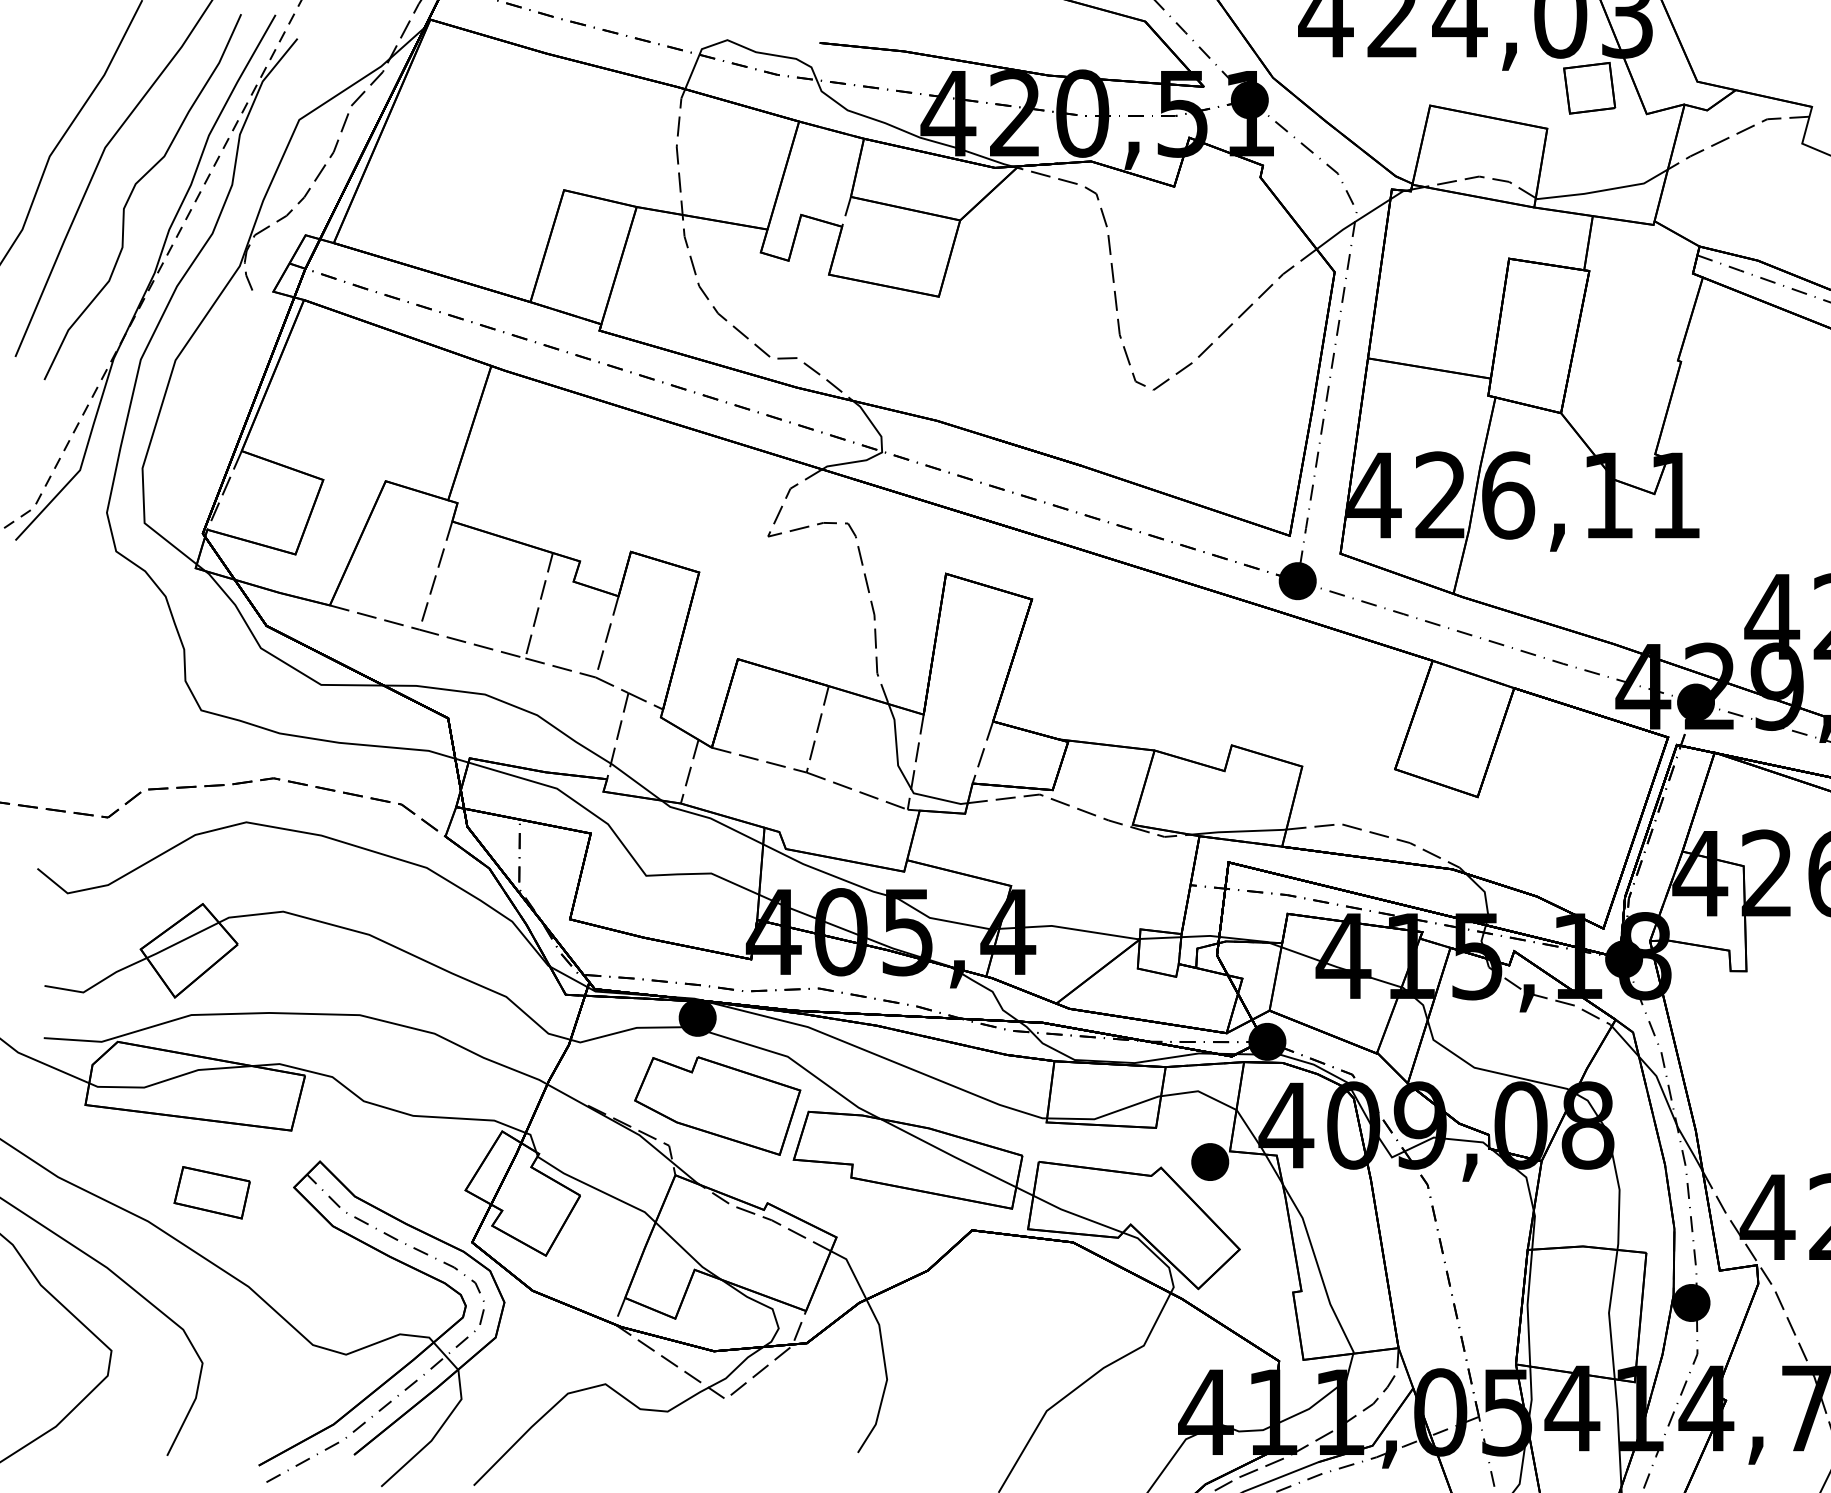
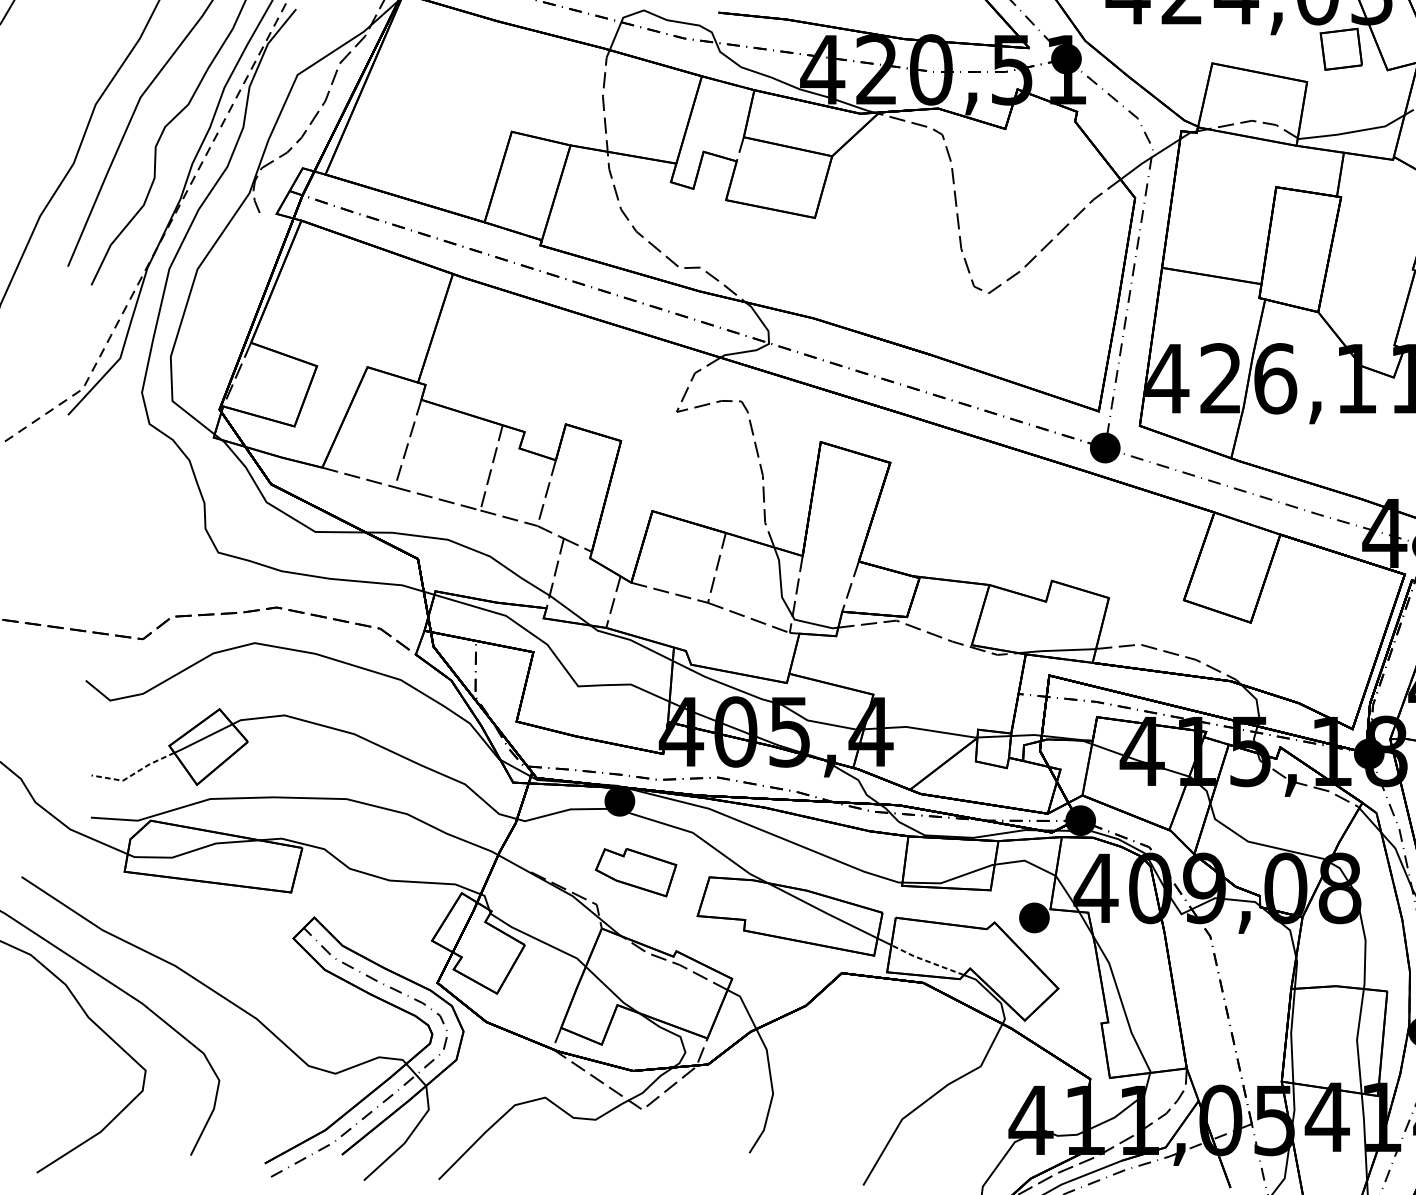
line: (96, 984) -> (133, 774), solid -> dashed
part: (717, 1105) -> (635, 872), size x0.6
part: (211, 1192) -> (226, 942), removed
line: (1076, 1215) -> (926, 961), solid -> dashed

